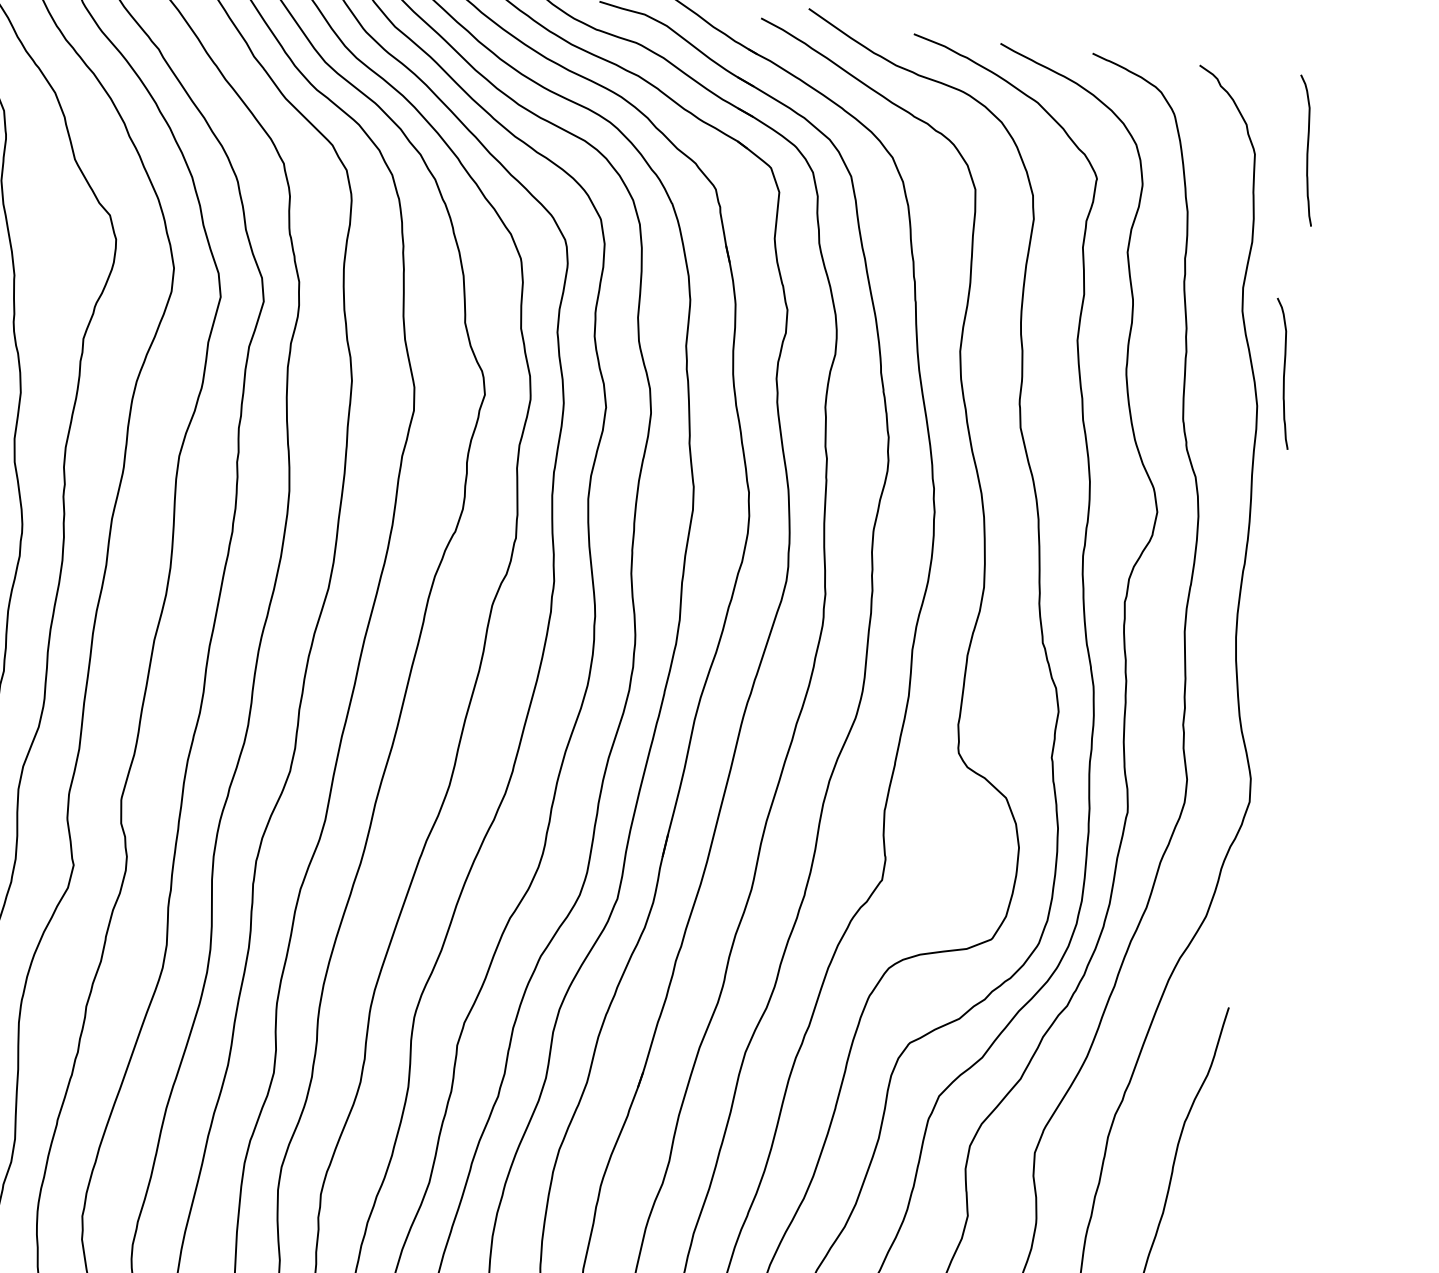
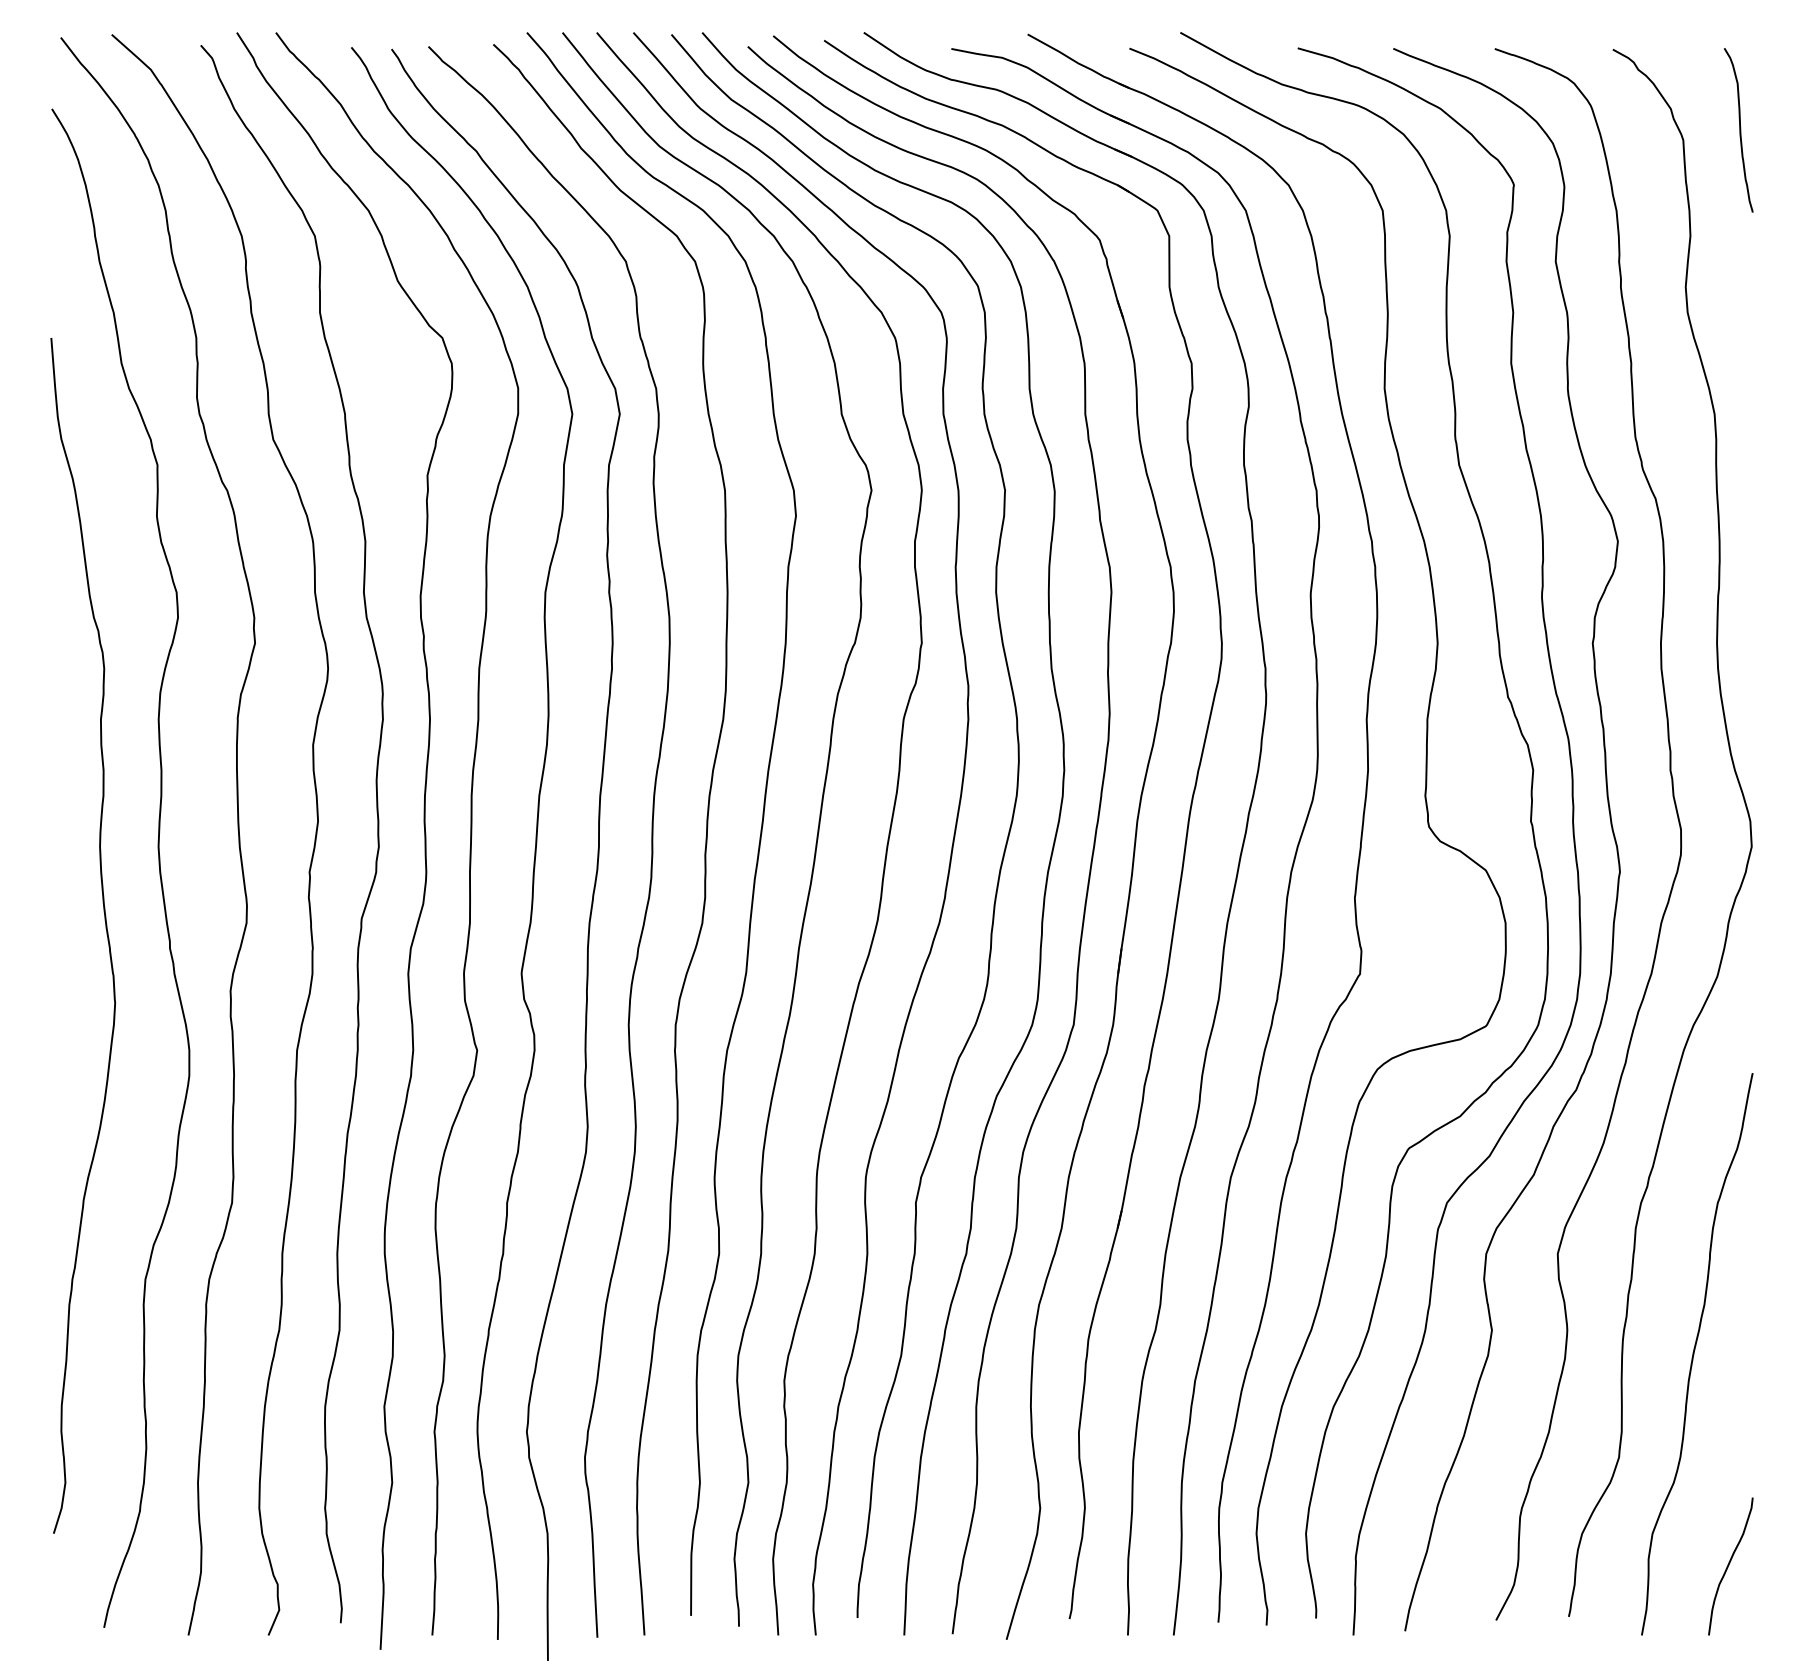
curve: (1283, 374) -> (1739, 376), removed

